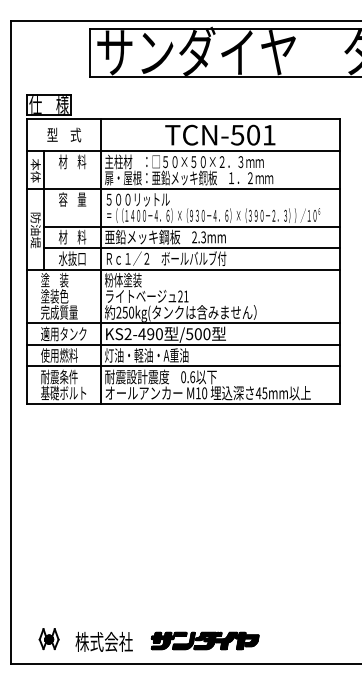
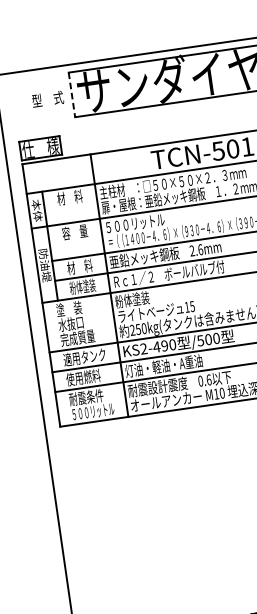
line: (90, 53) -> (72, 95), solid -> dashed
text: (64, 134) -> (48, 98), moved
text: (203, 237) -> (200, 249), 2.3mm -> 2.6mm
text: (72, 258) -> (82, 286), 水抜口 -> 粉体塗装
text: (54, 296) -> (71, 324), 塗装色 -> 水抜口
text: (183, 296) -> (189, 306), 21 -> 15
text: (64, 392) -> (93, 411), 基礎ボルト -> ５００リットル

